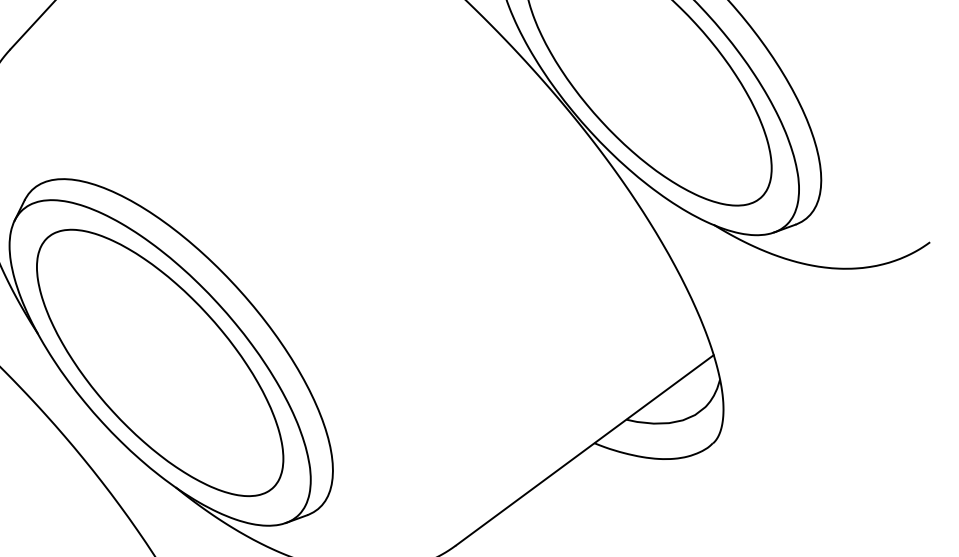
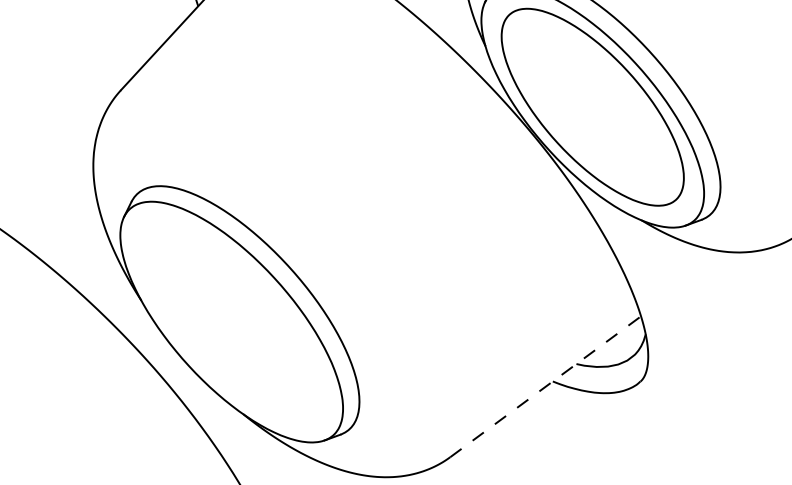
part: (159, 362) -> (231, 321), removed
line: (585, 450) -> (546, 386), solid -> dashed

